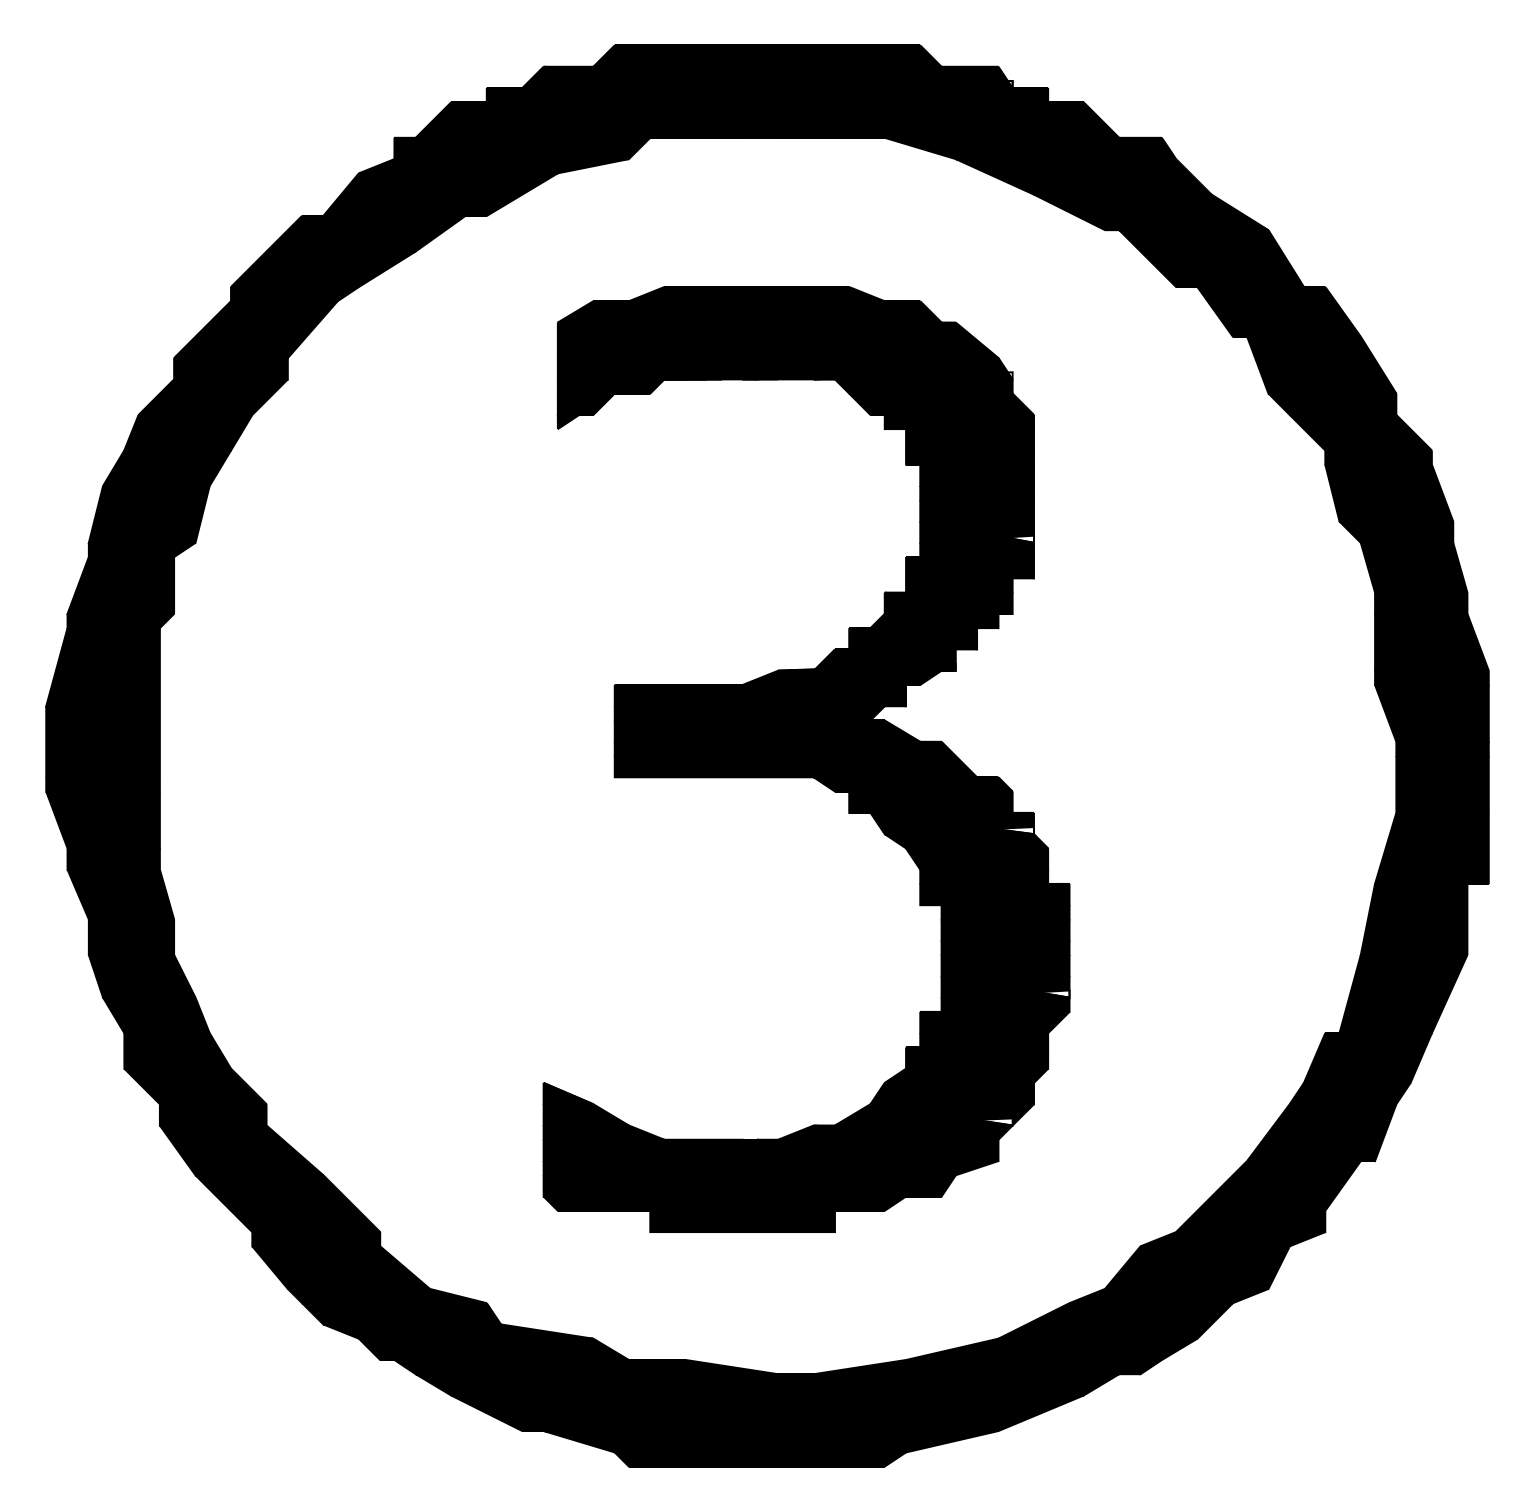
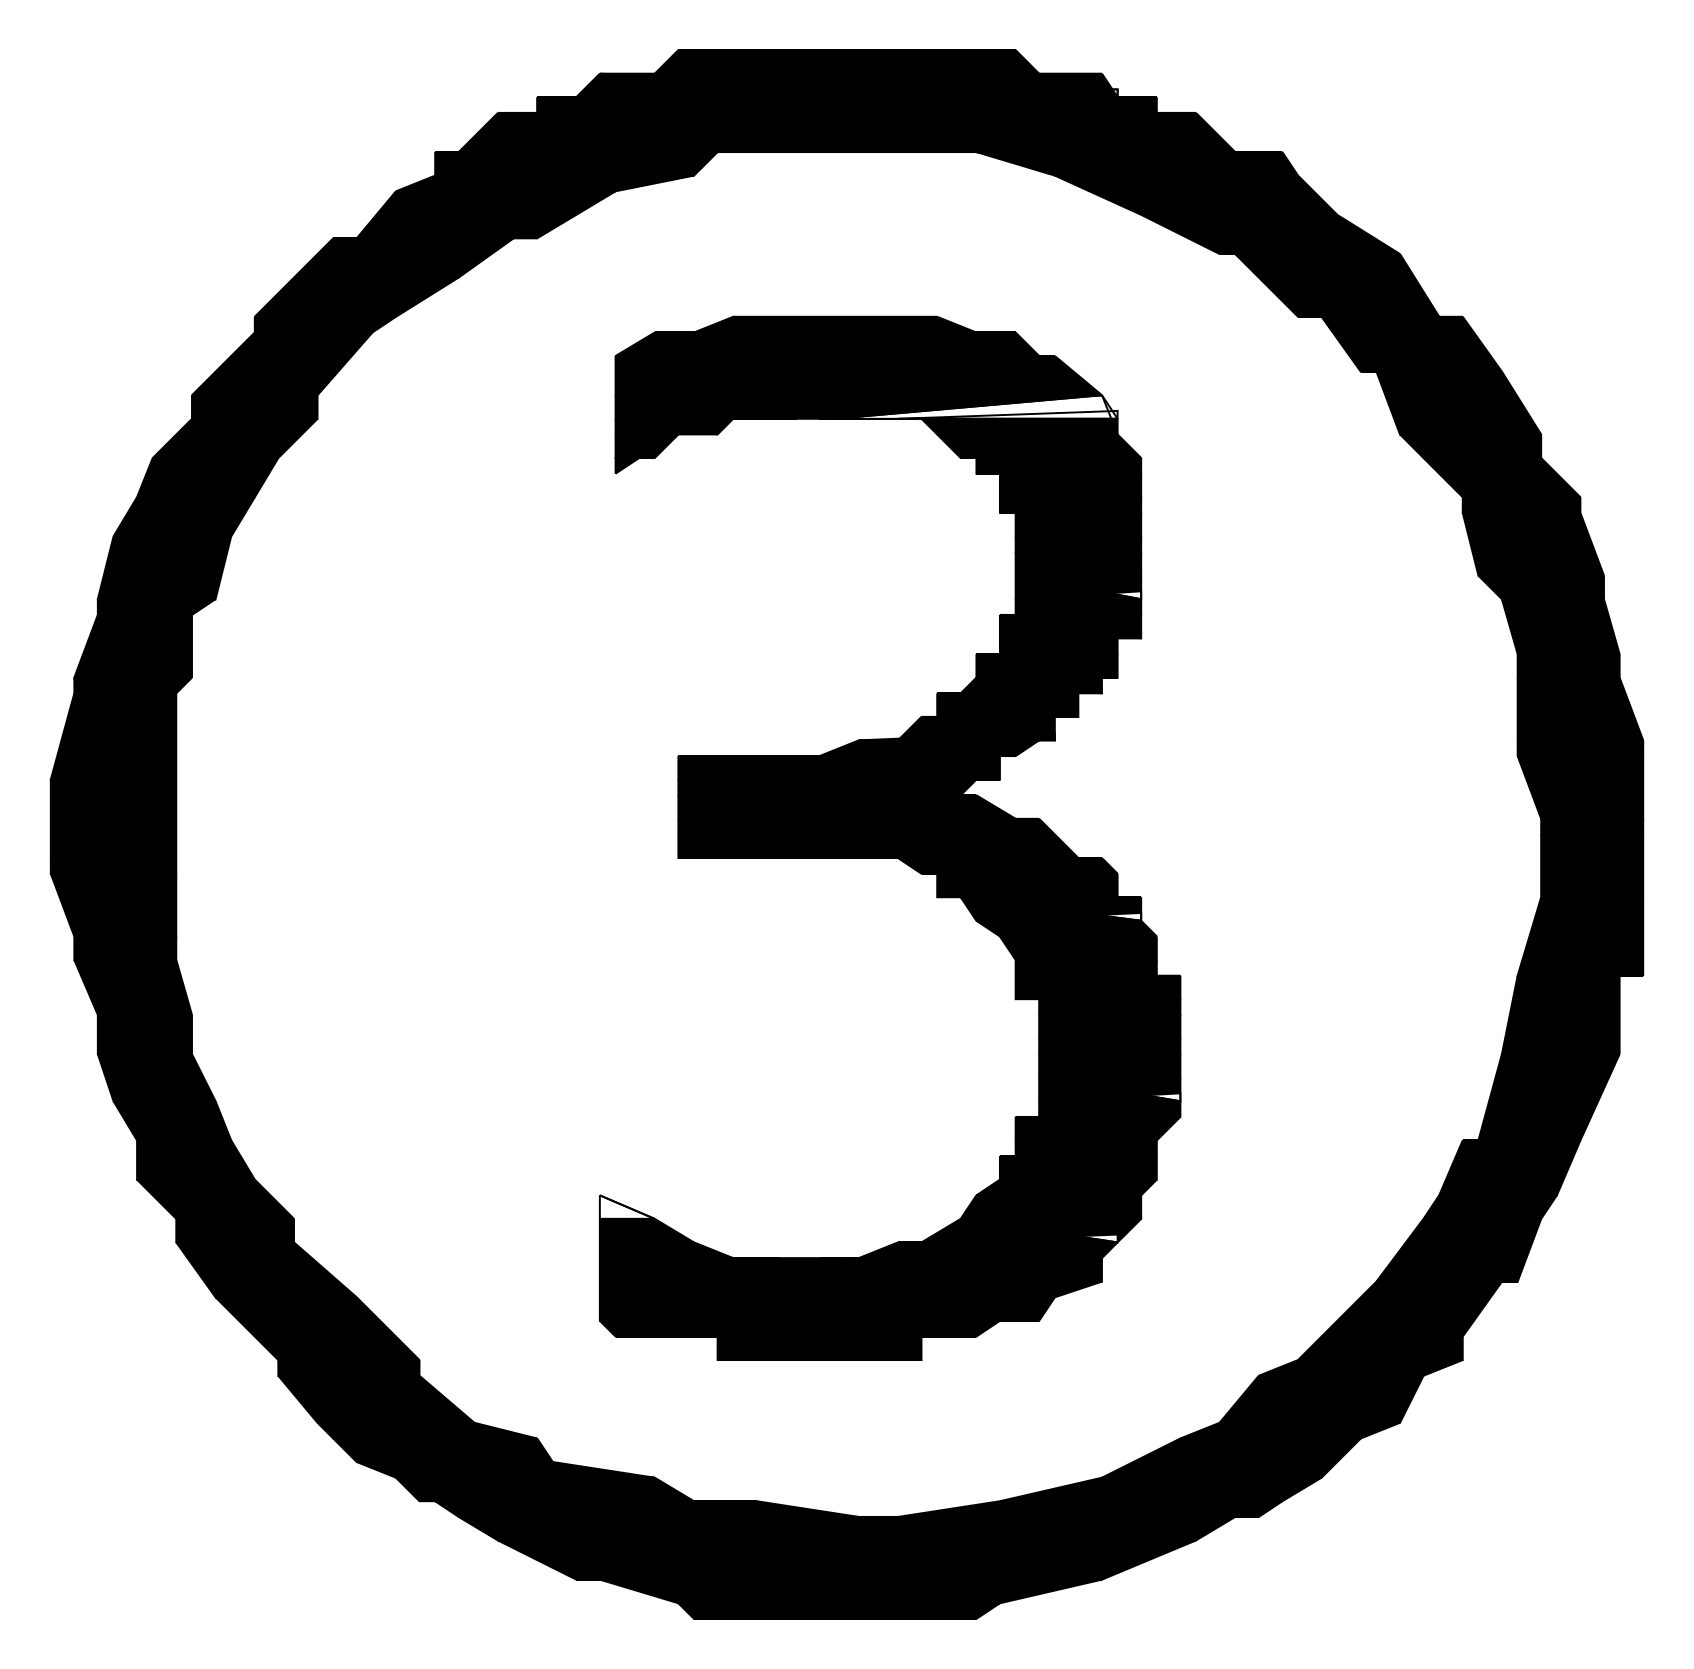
fill: (884, 368) -> (976, 406), removed
fill: (567, 1092) -> (626, 1206), removed

